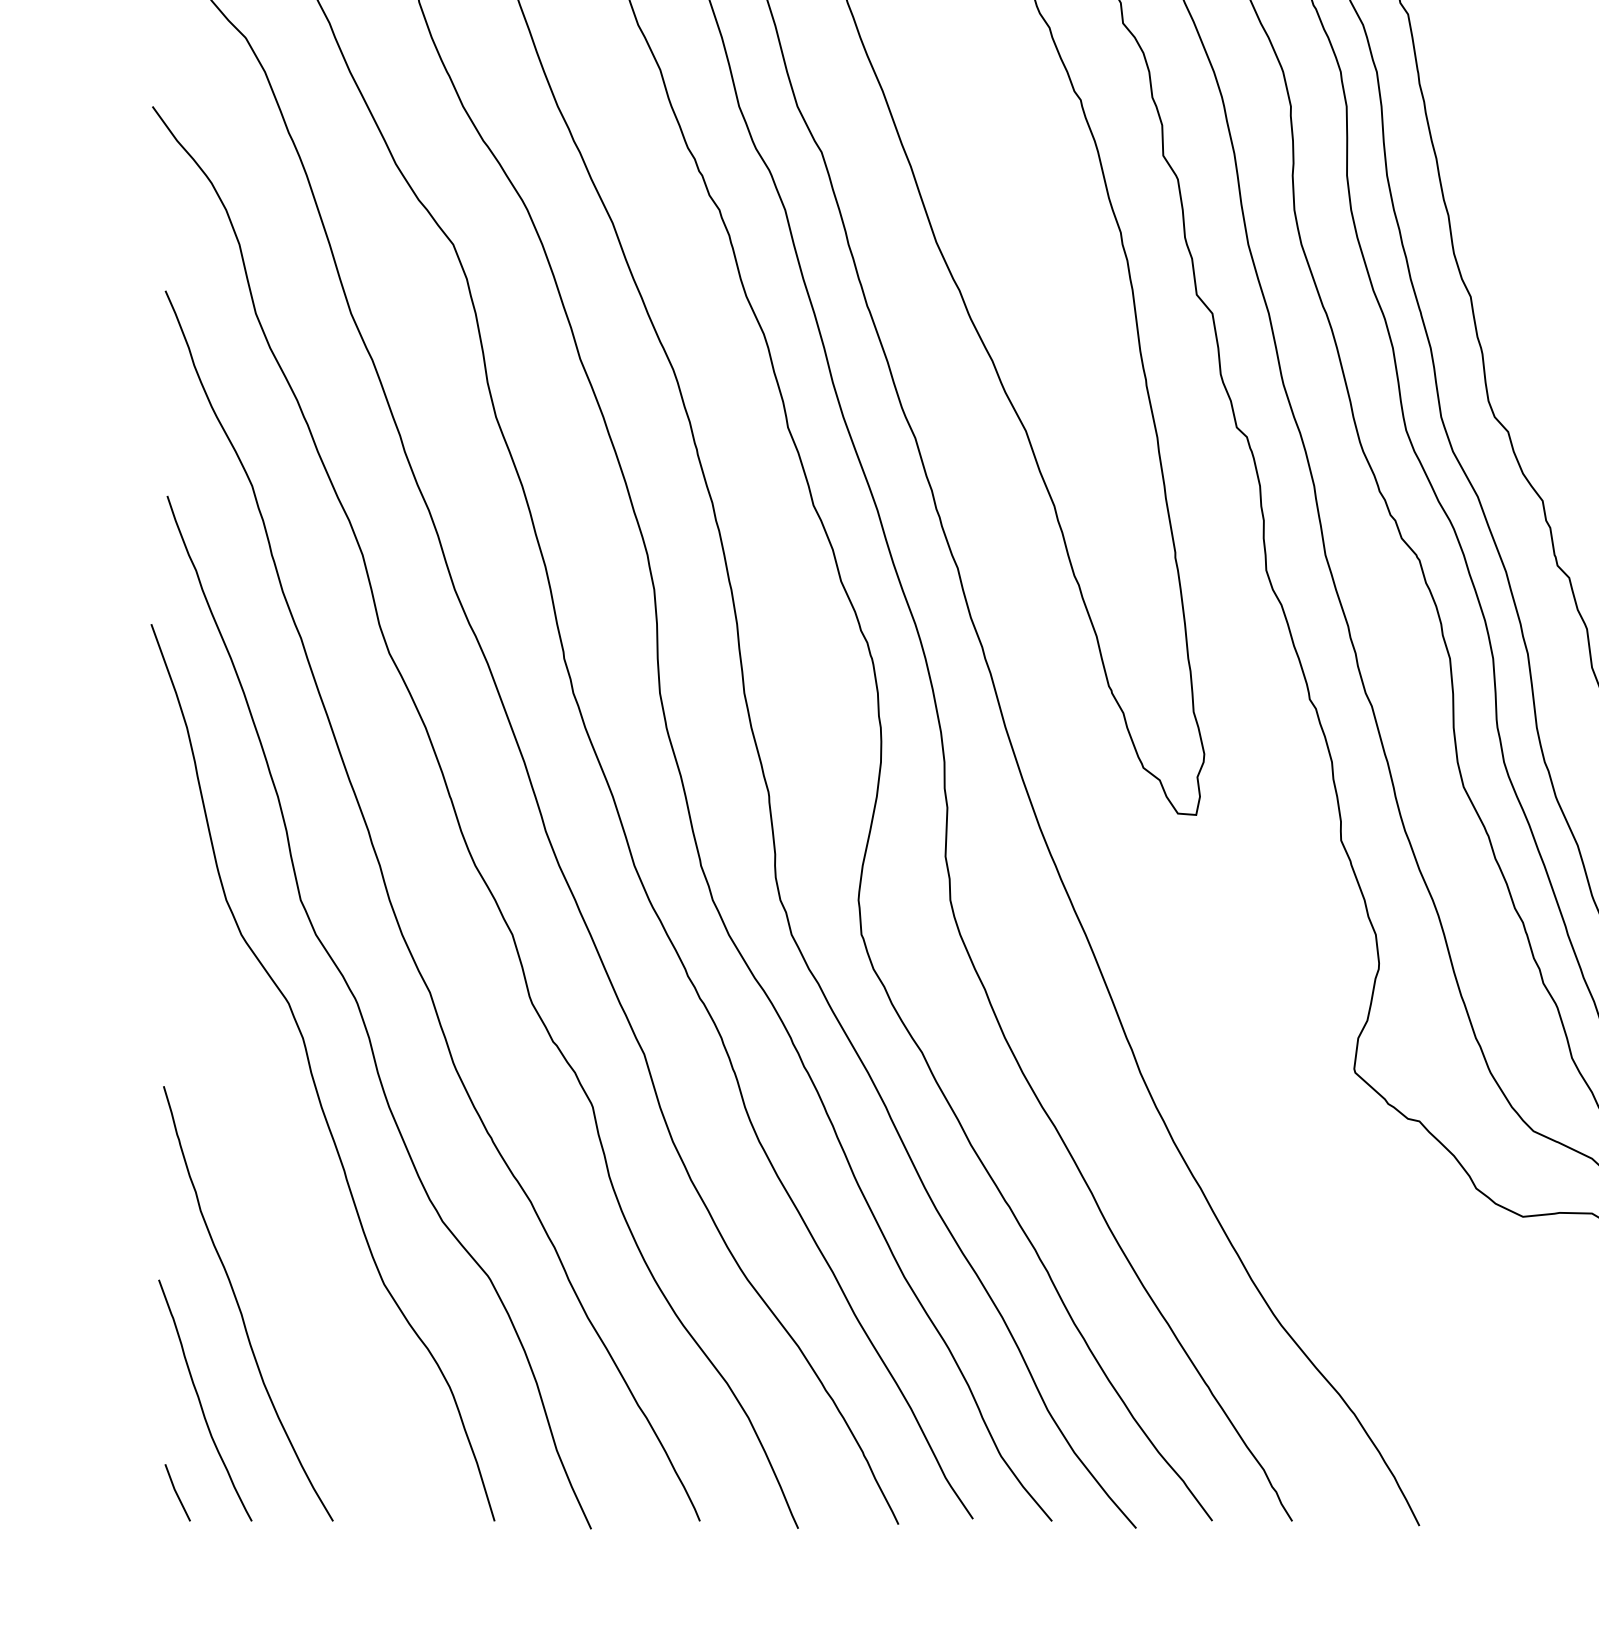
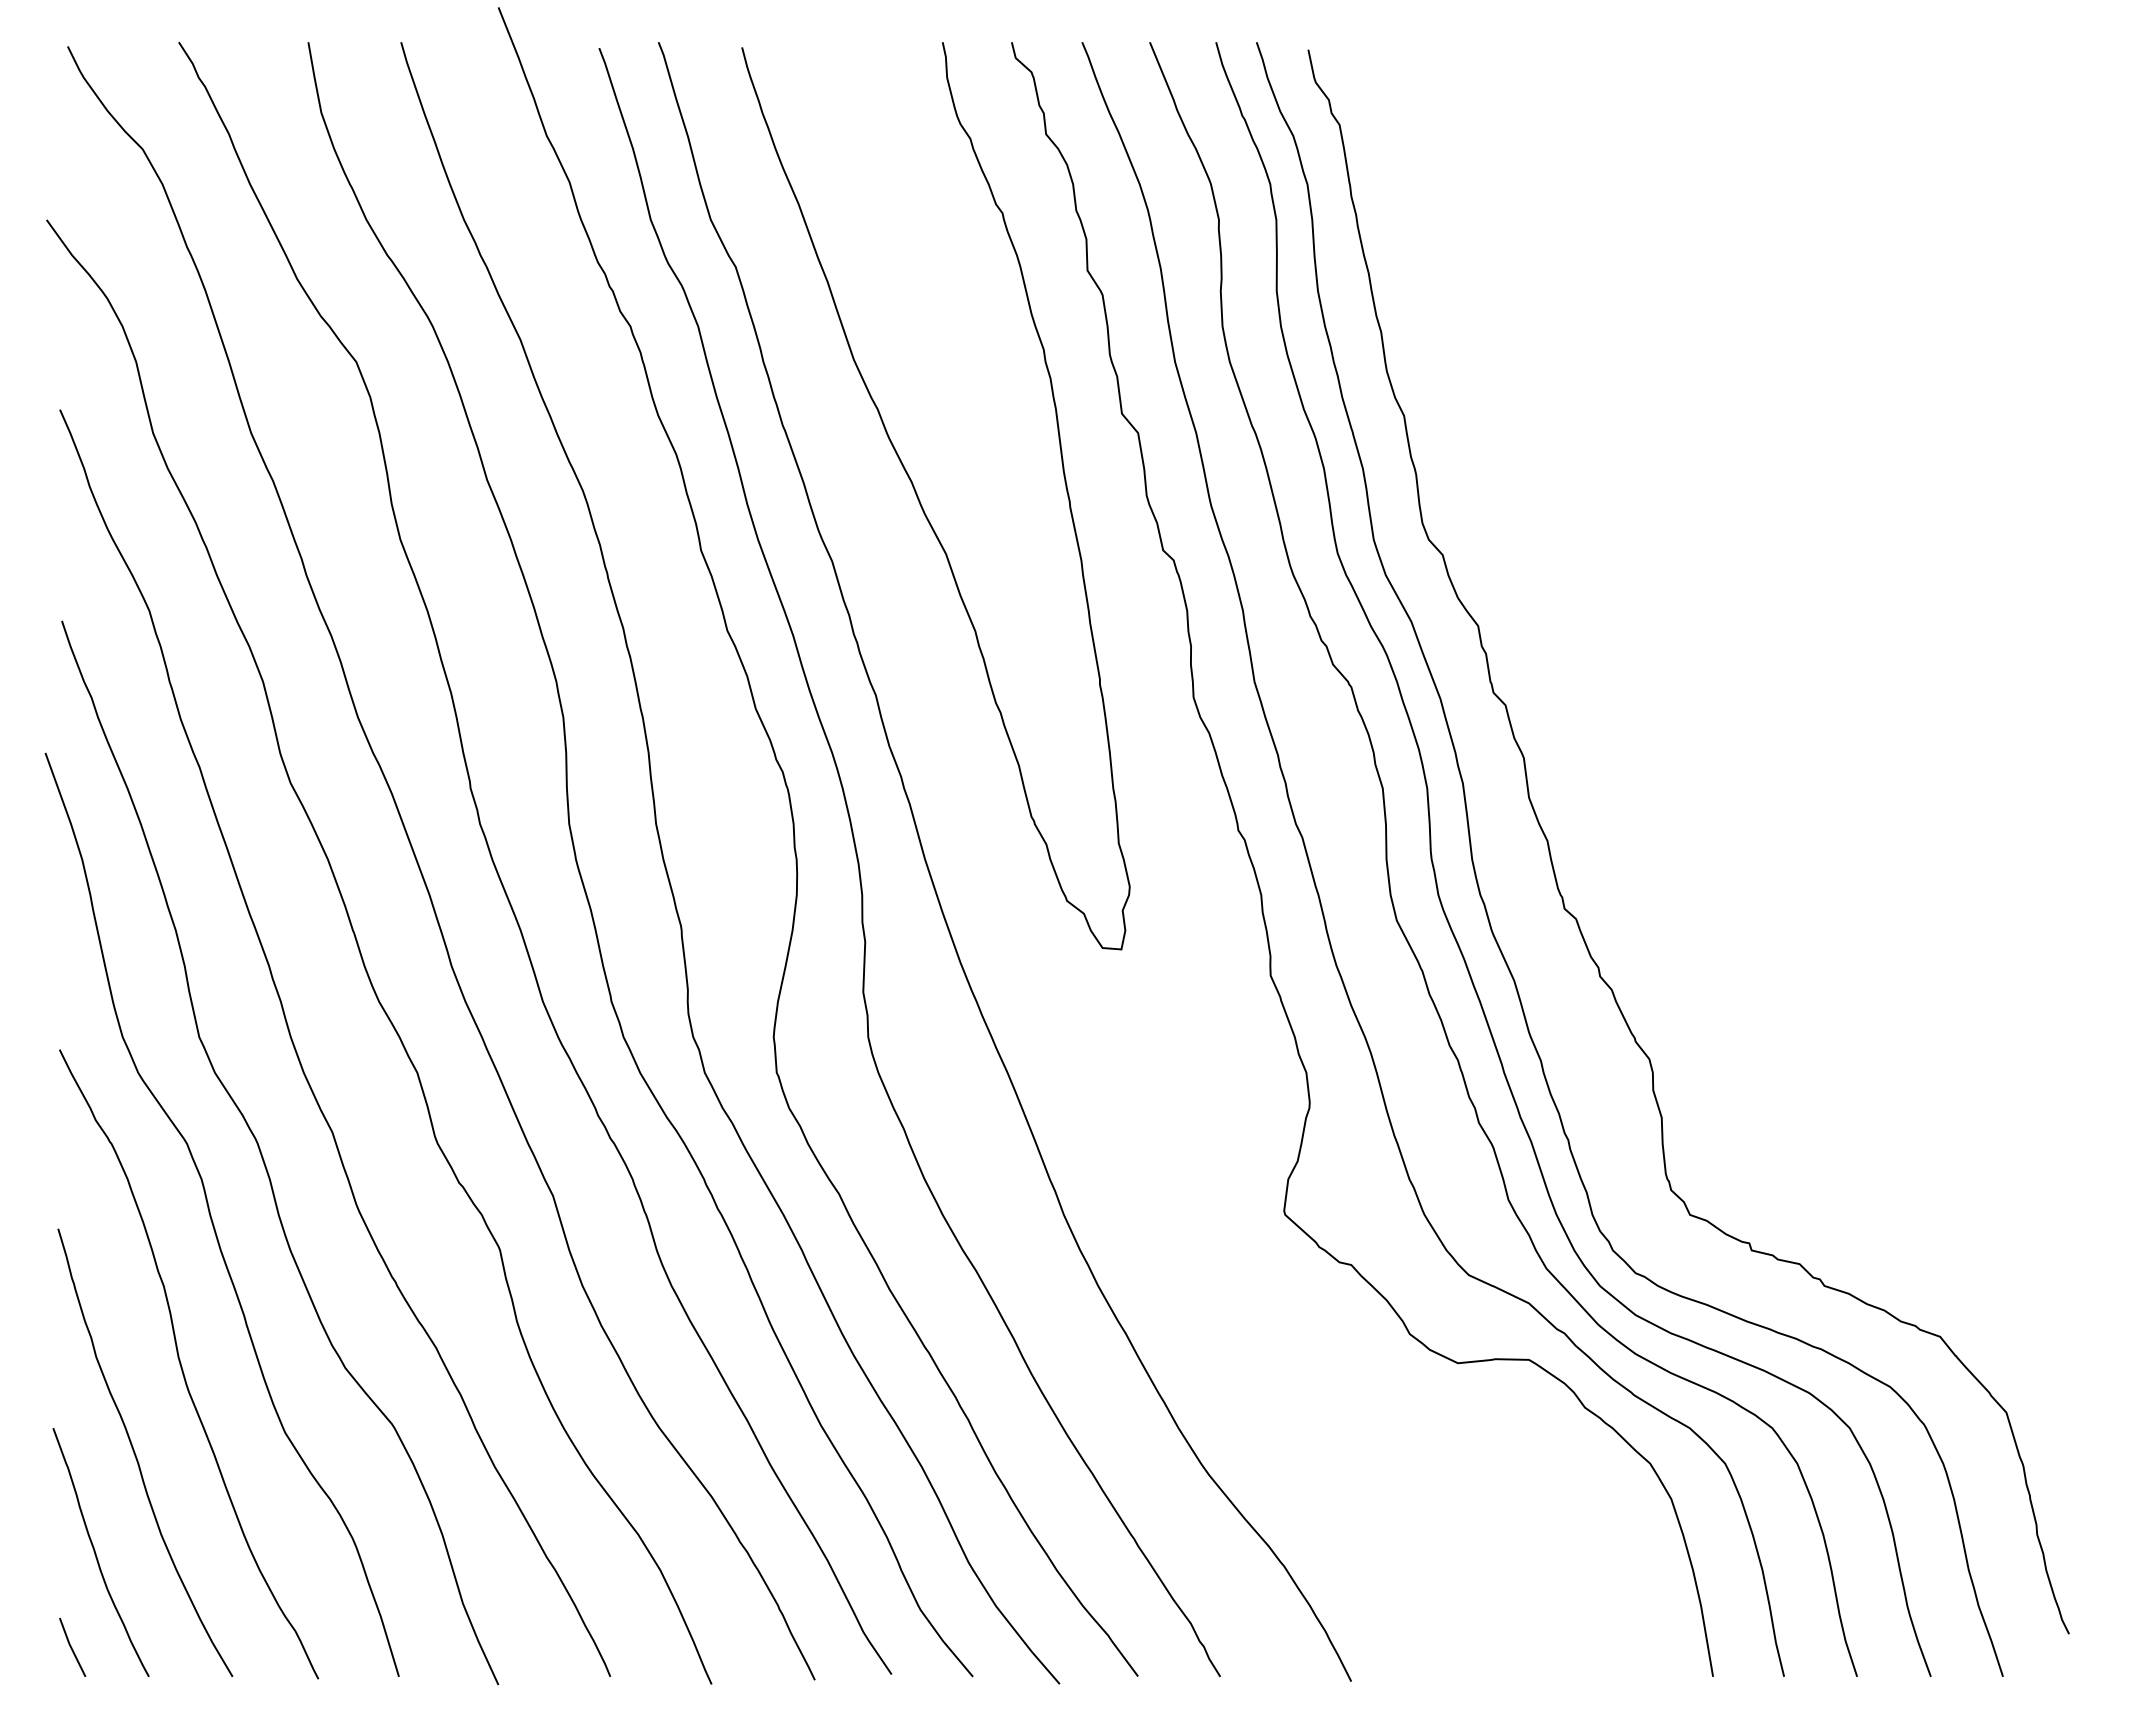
curve: (284, 1219) -> (182, 1366), added

